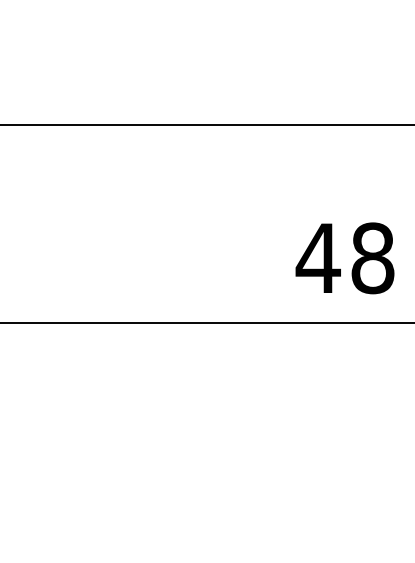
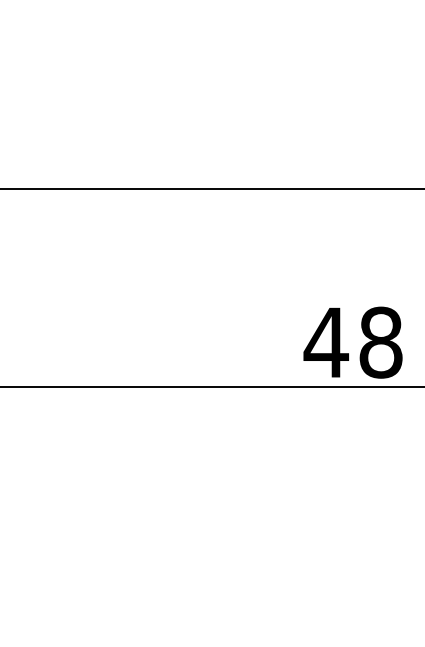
text: (344, 258) -> (352, 342), moved

